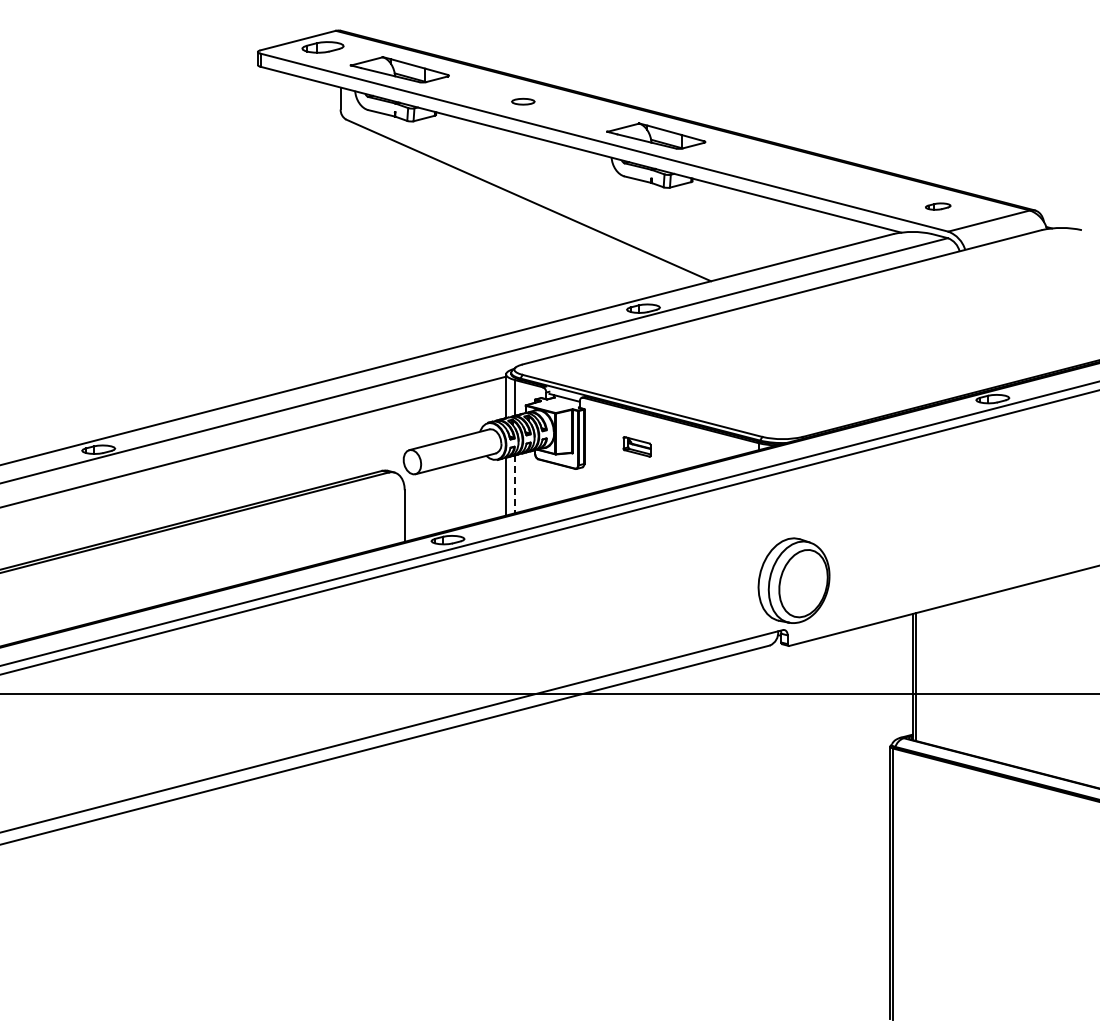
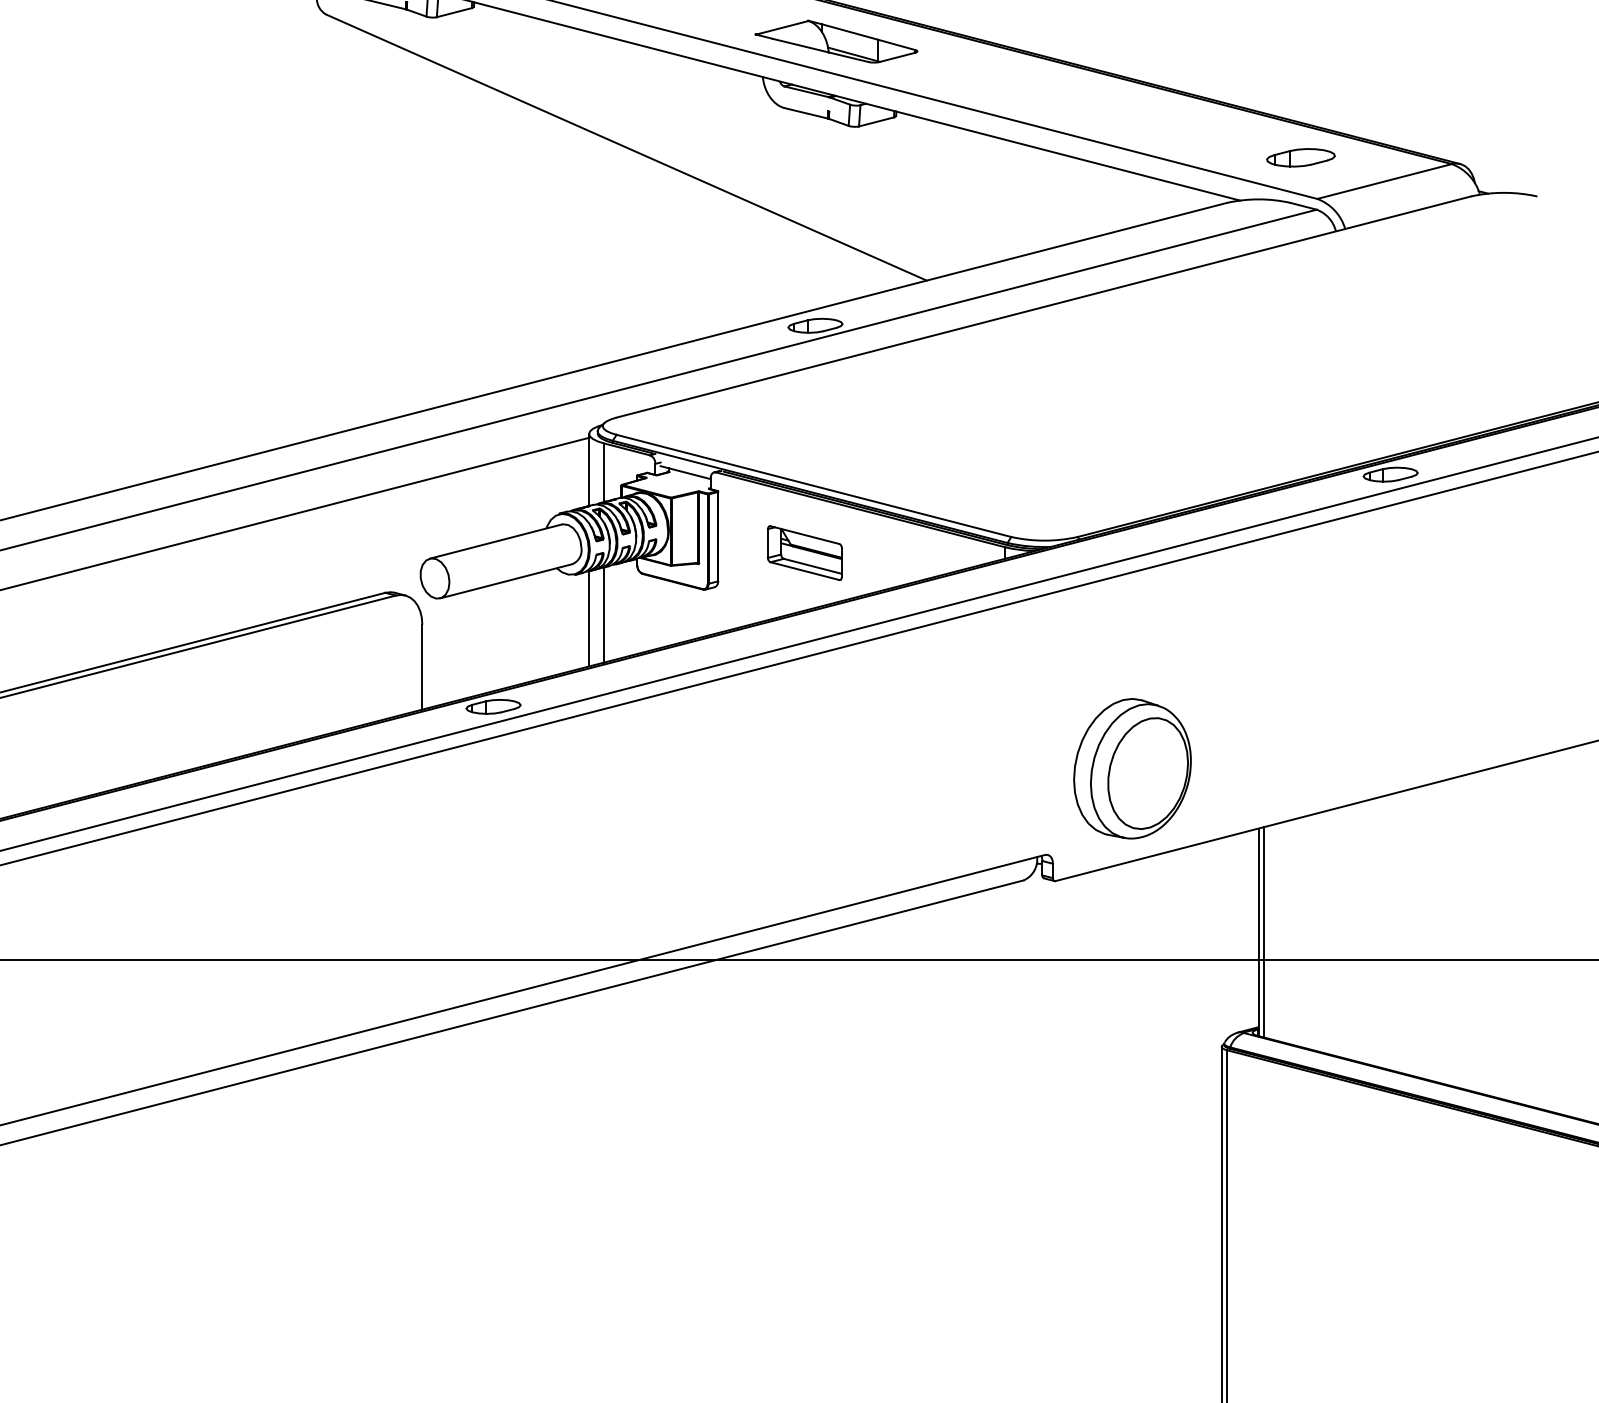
part: (937, 206) -> (1299, 157), size x1.67
part: (636, 446) -> (803, 552), size x1.67
line: (515, 484) -> (604, 615), dashed -> solid
part: (793, 580) -> (1131, 768), moved

